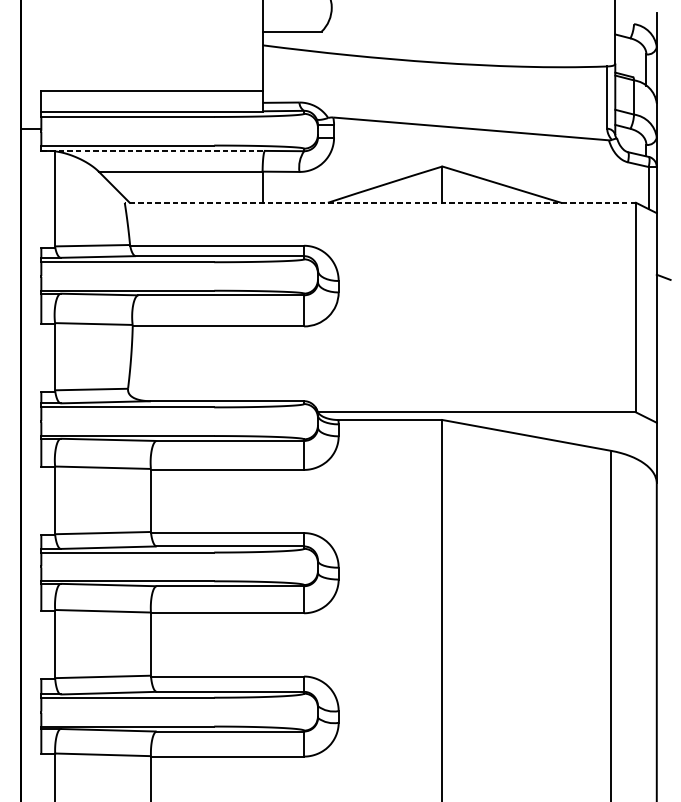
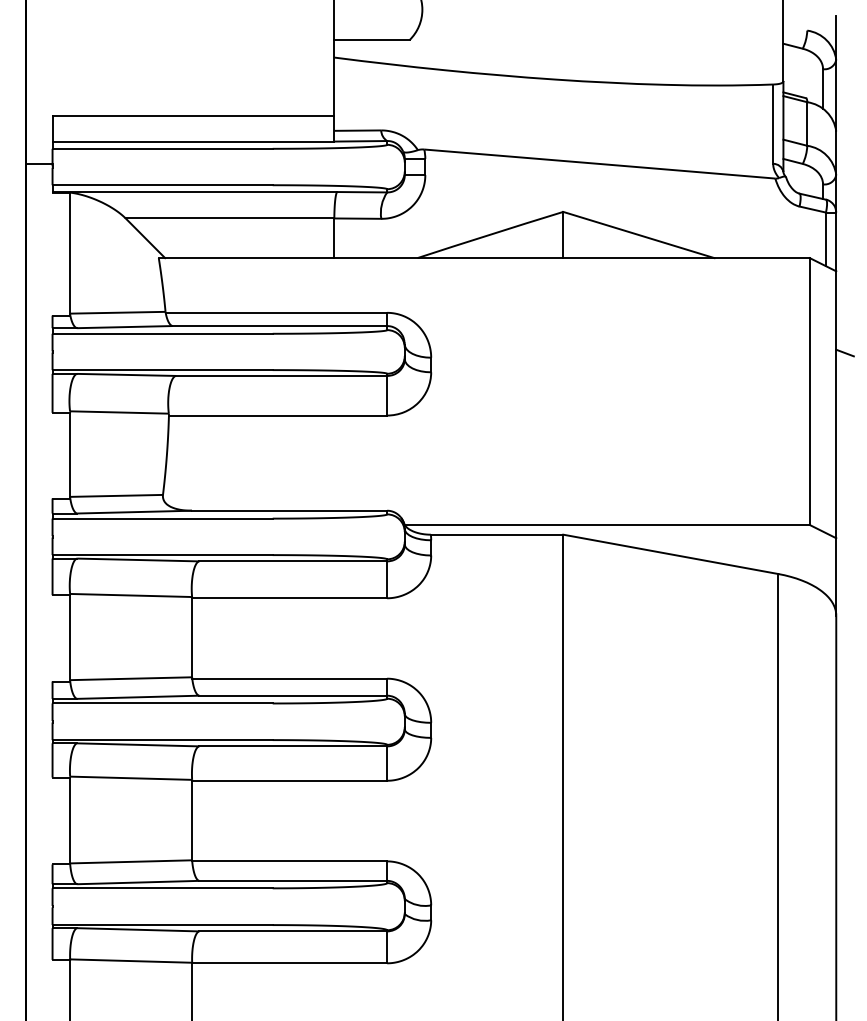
line: (153, 151) -> (195, 192), dashed -> solid
line: (380, 203) -> (484, 258), dashed -> solid

